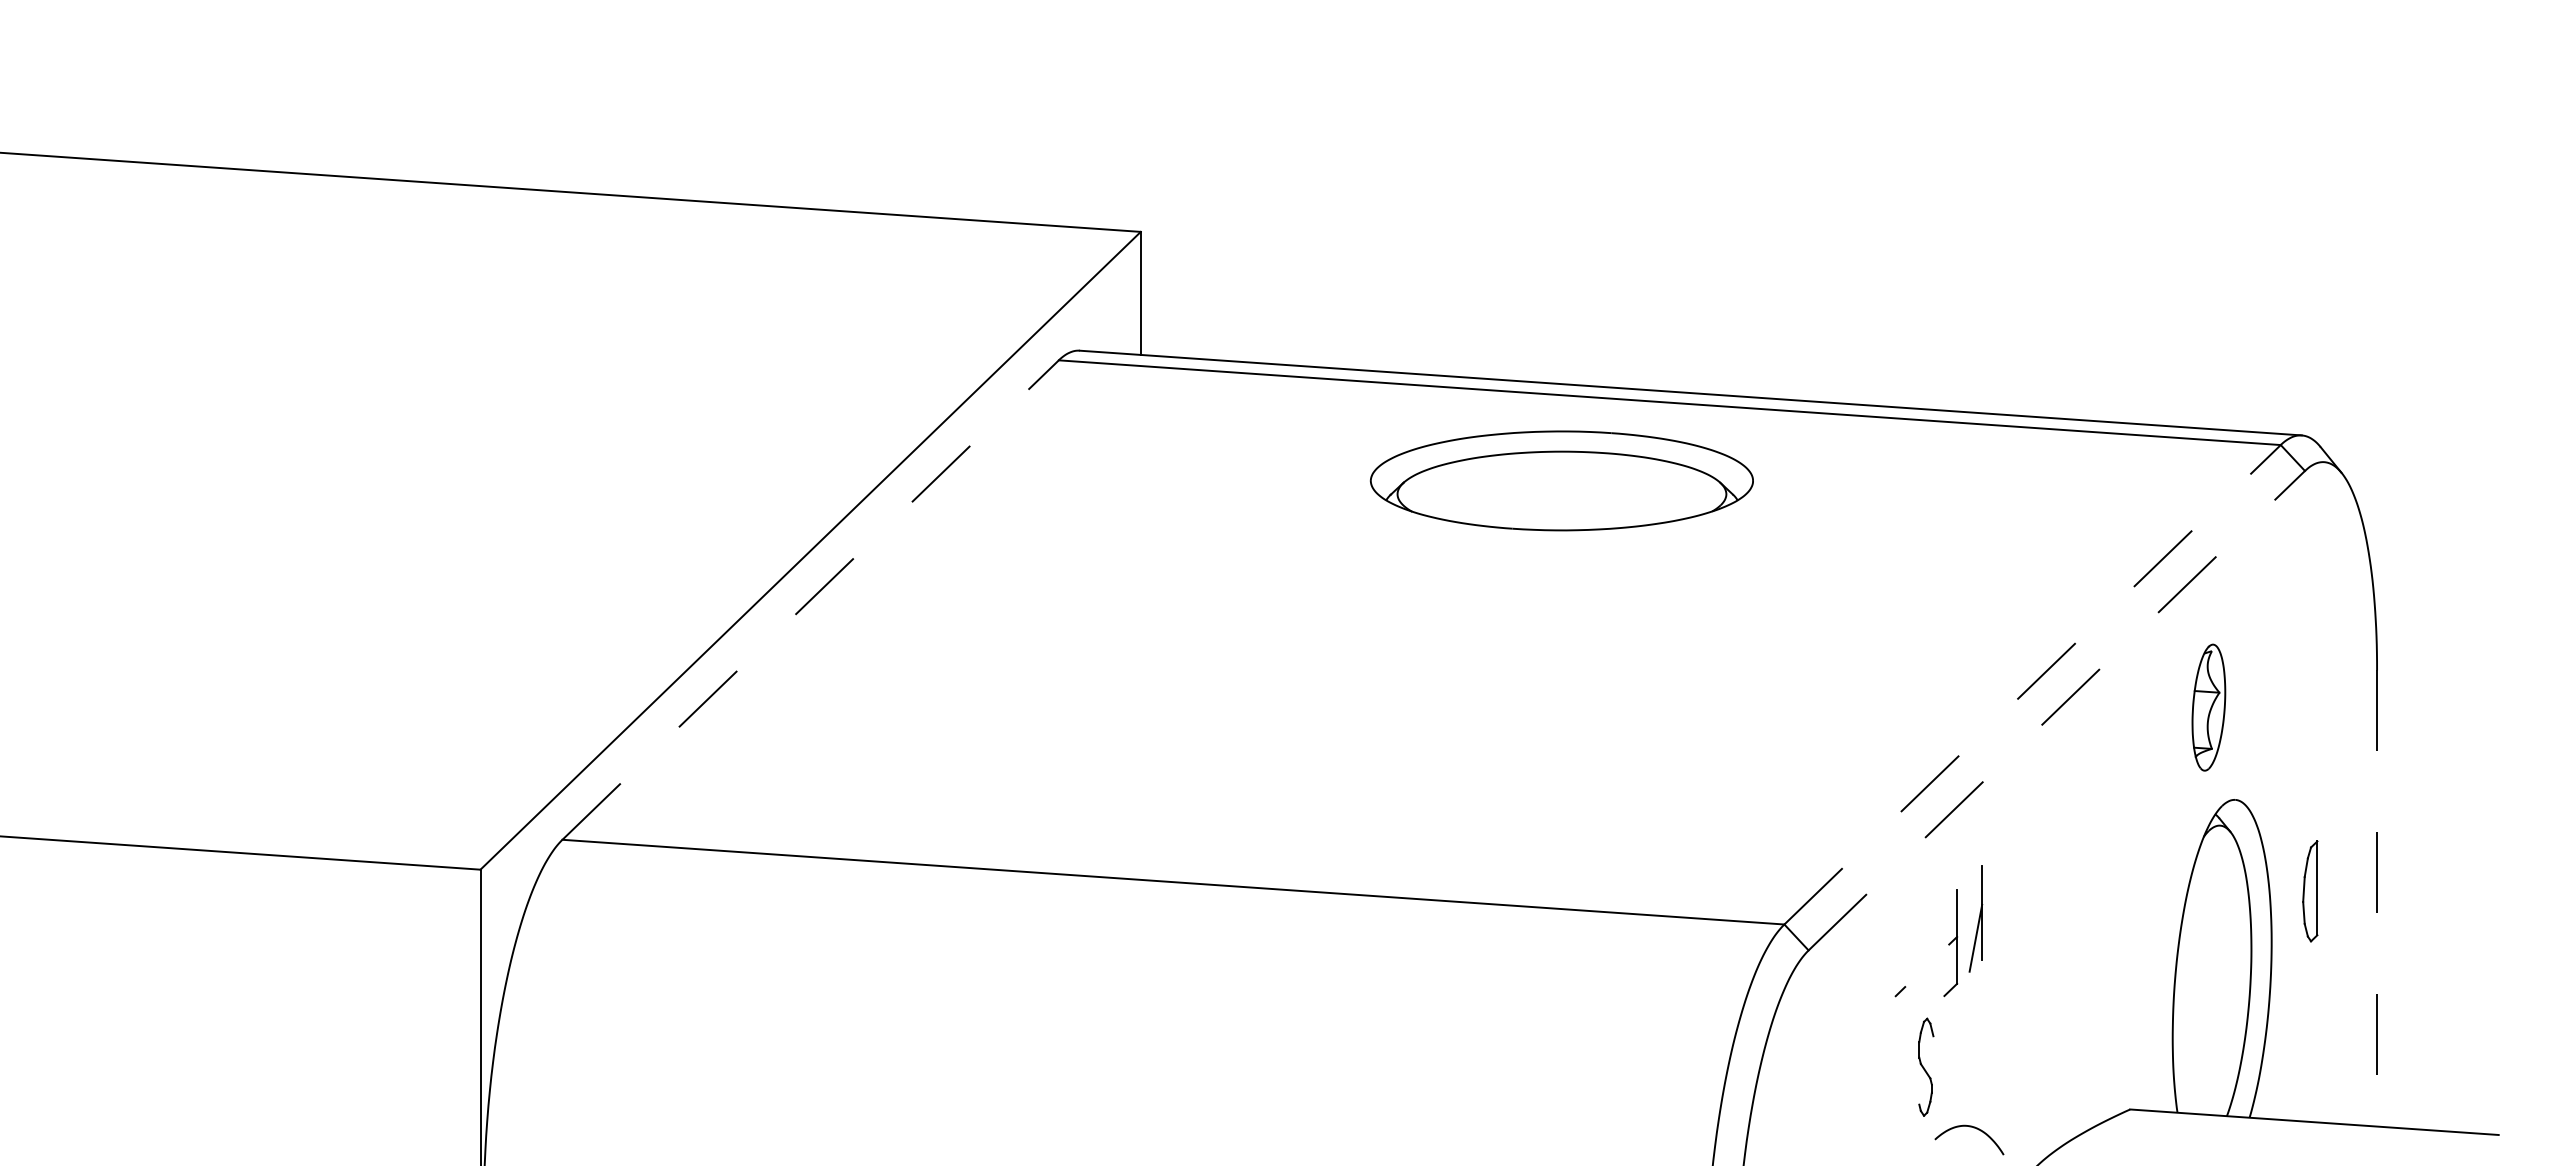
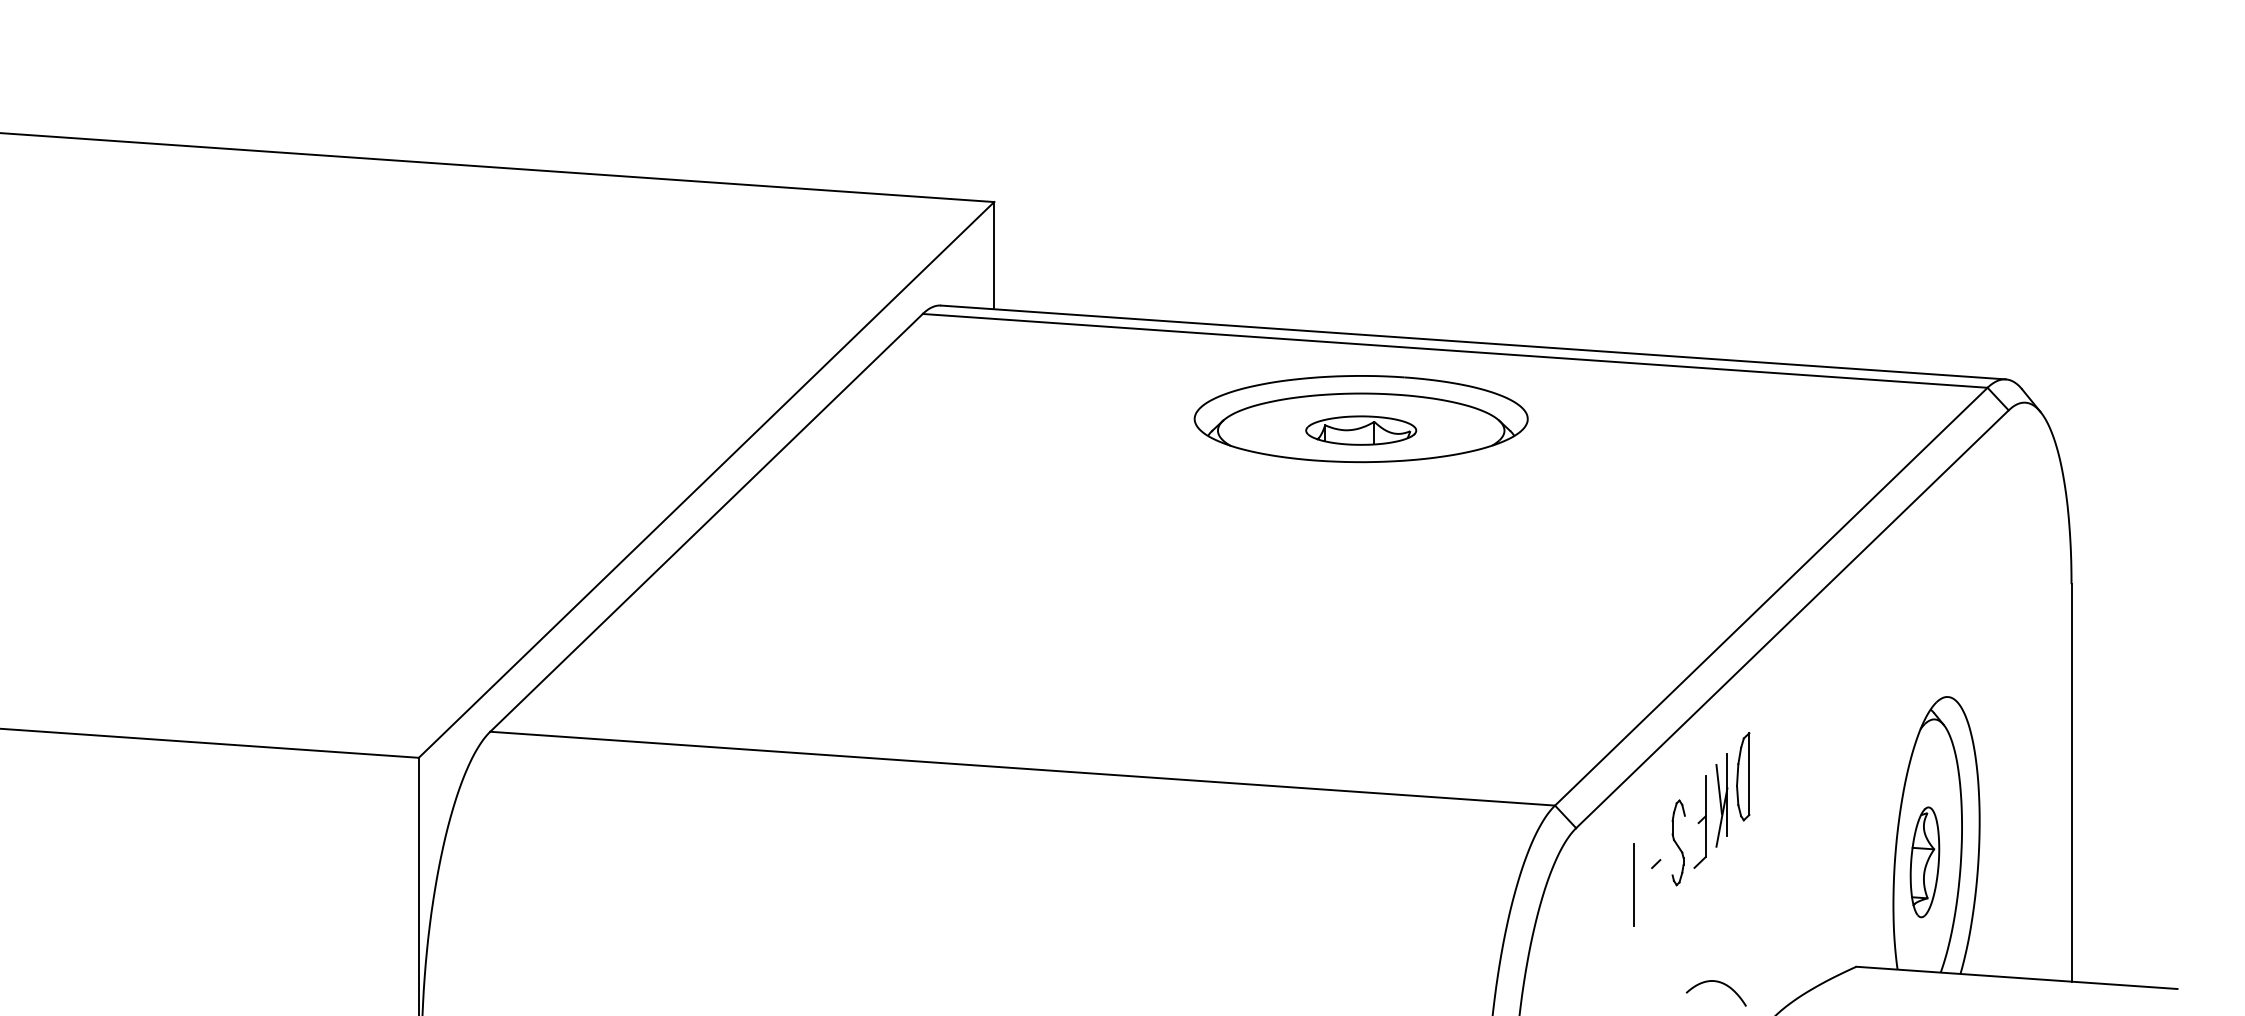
part: (1561, 494) -> (1360, 430), added
line: (811, 599) -> (707, 522), dashed -> solid
line: (2032, 684) -> (1771, 596), dashed -> solid
part: (2208, 707) -> (1924, 862), moved
line: (2057, 710) -> (1793, 619), dashed -> solid
part: (2310, 891) -> (1743, 776), moved
line: (2377, 899) -> (2071, 783), dashed -> solid
line: (1972, 905) -> (1718, 789), added
line: (1875, 1015) -> (1634, 884), added
part: (1926, 1066) -> (1678, 842), moved

